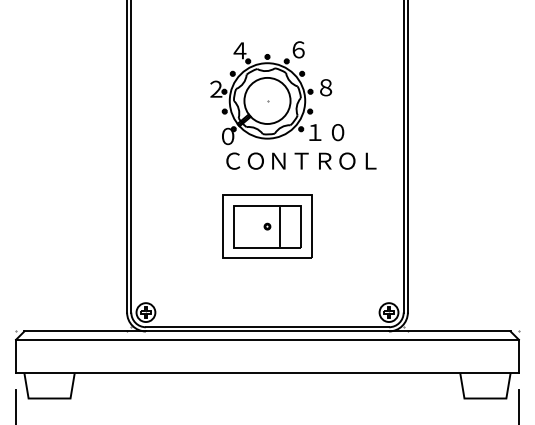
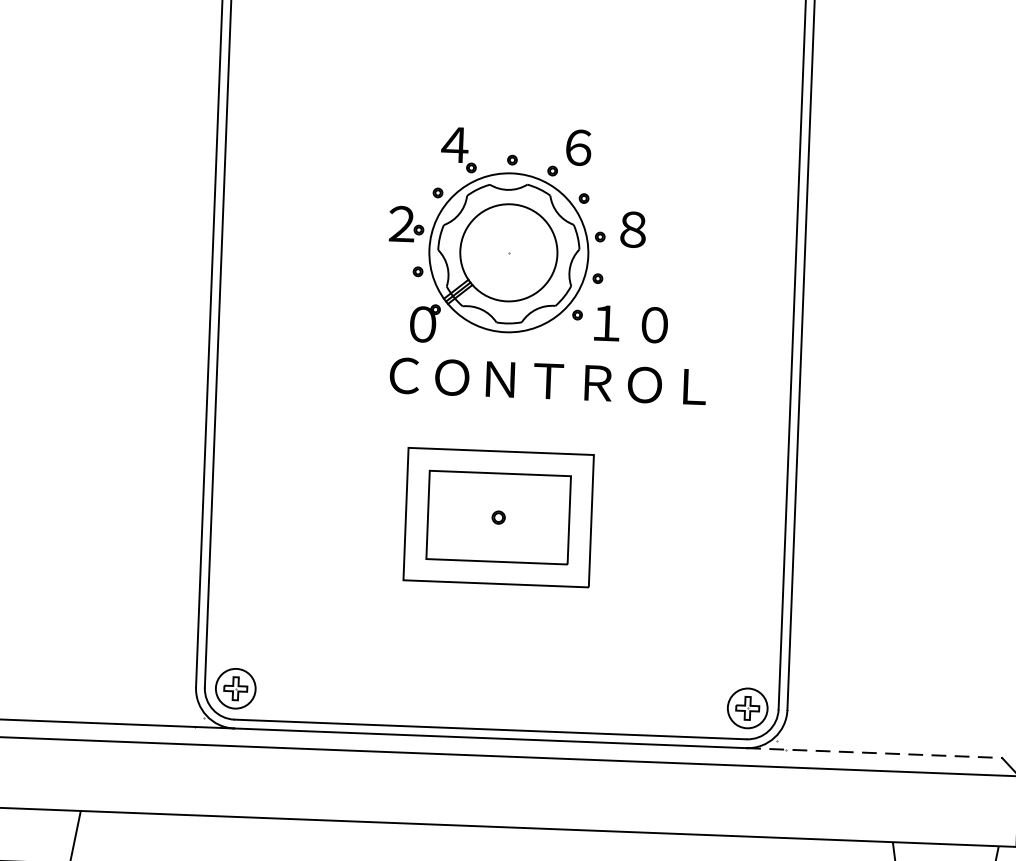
text: (301, 160) -> (548, 379), moved
line: (280, 226) -> (526, 518), removed
line: (449, 331) -> (873, 753), solid -> dashed

